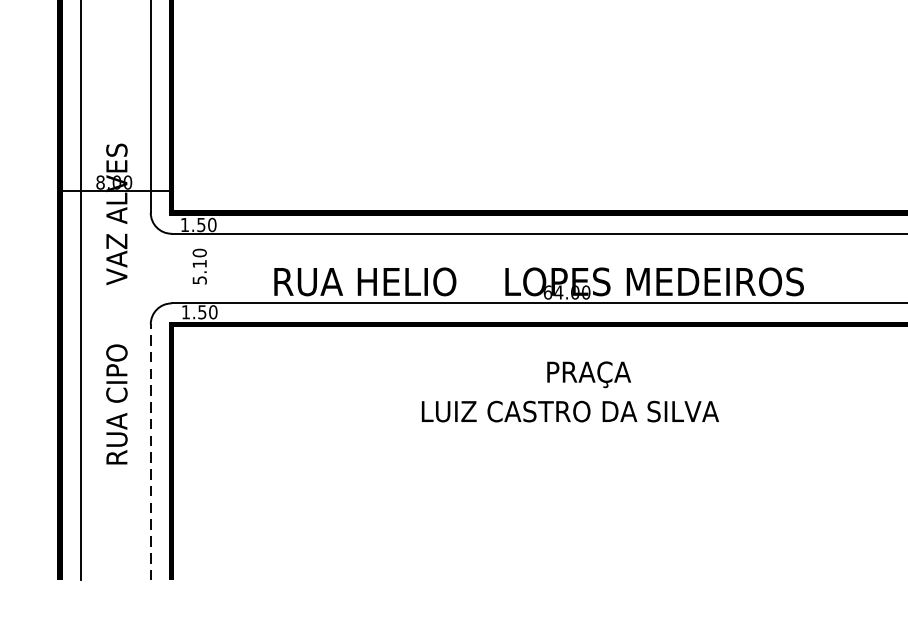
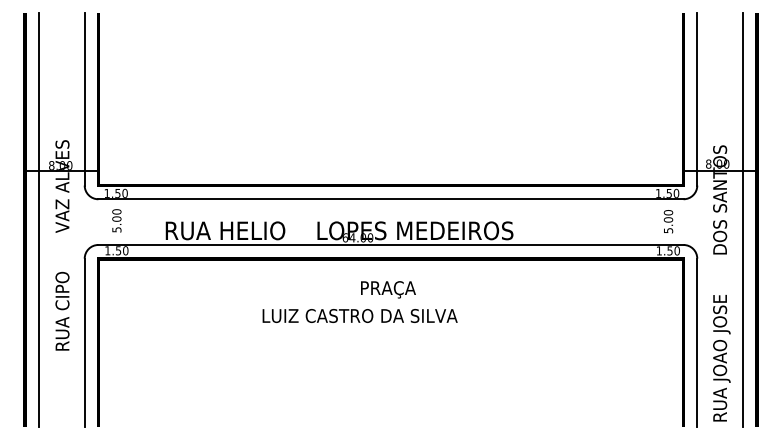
text: (199, 263) -> (116, 218), 5.10 -> 5.00
text: (589, 374) -> (388, 289), moved
line: (150, 451) -> (84, 342), dashed -> solid

